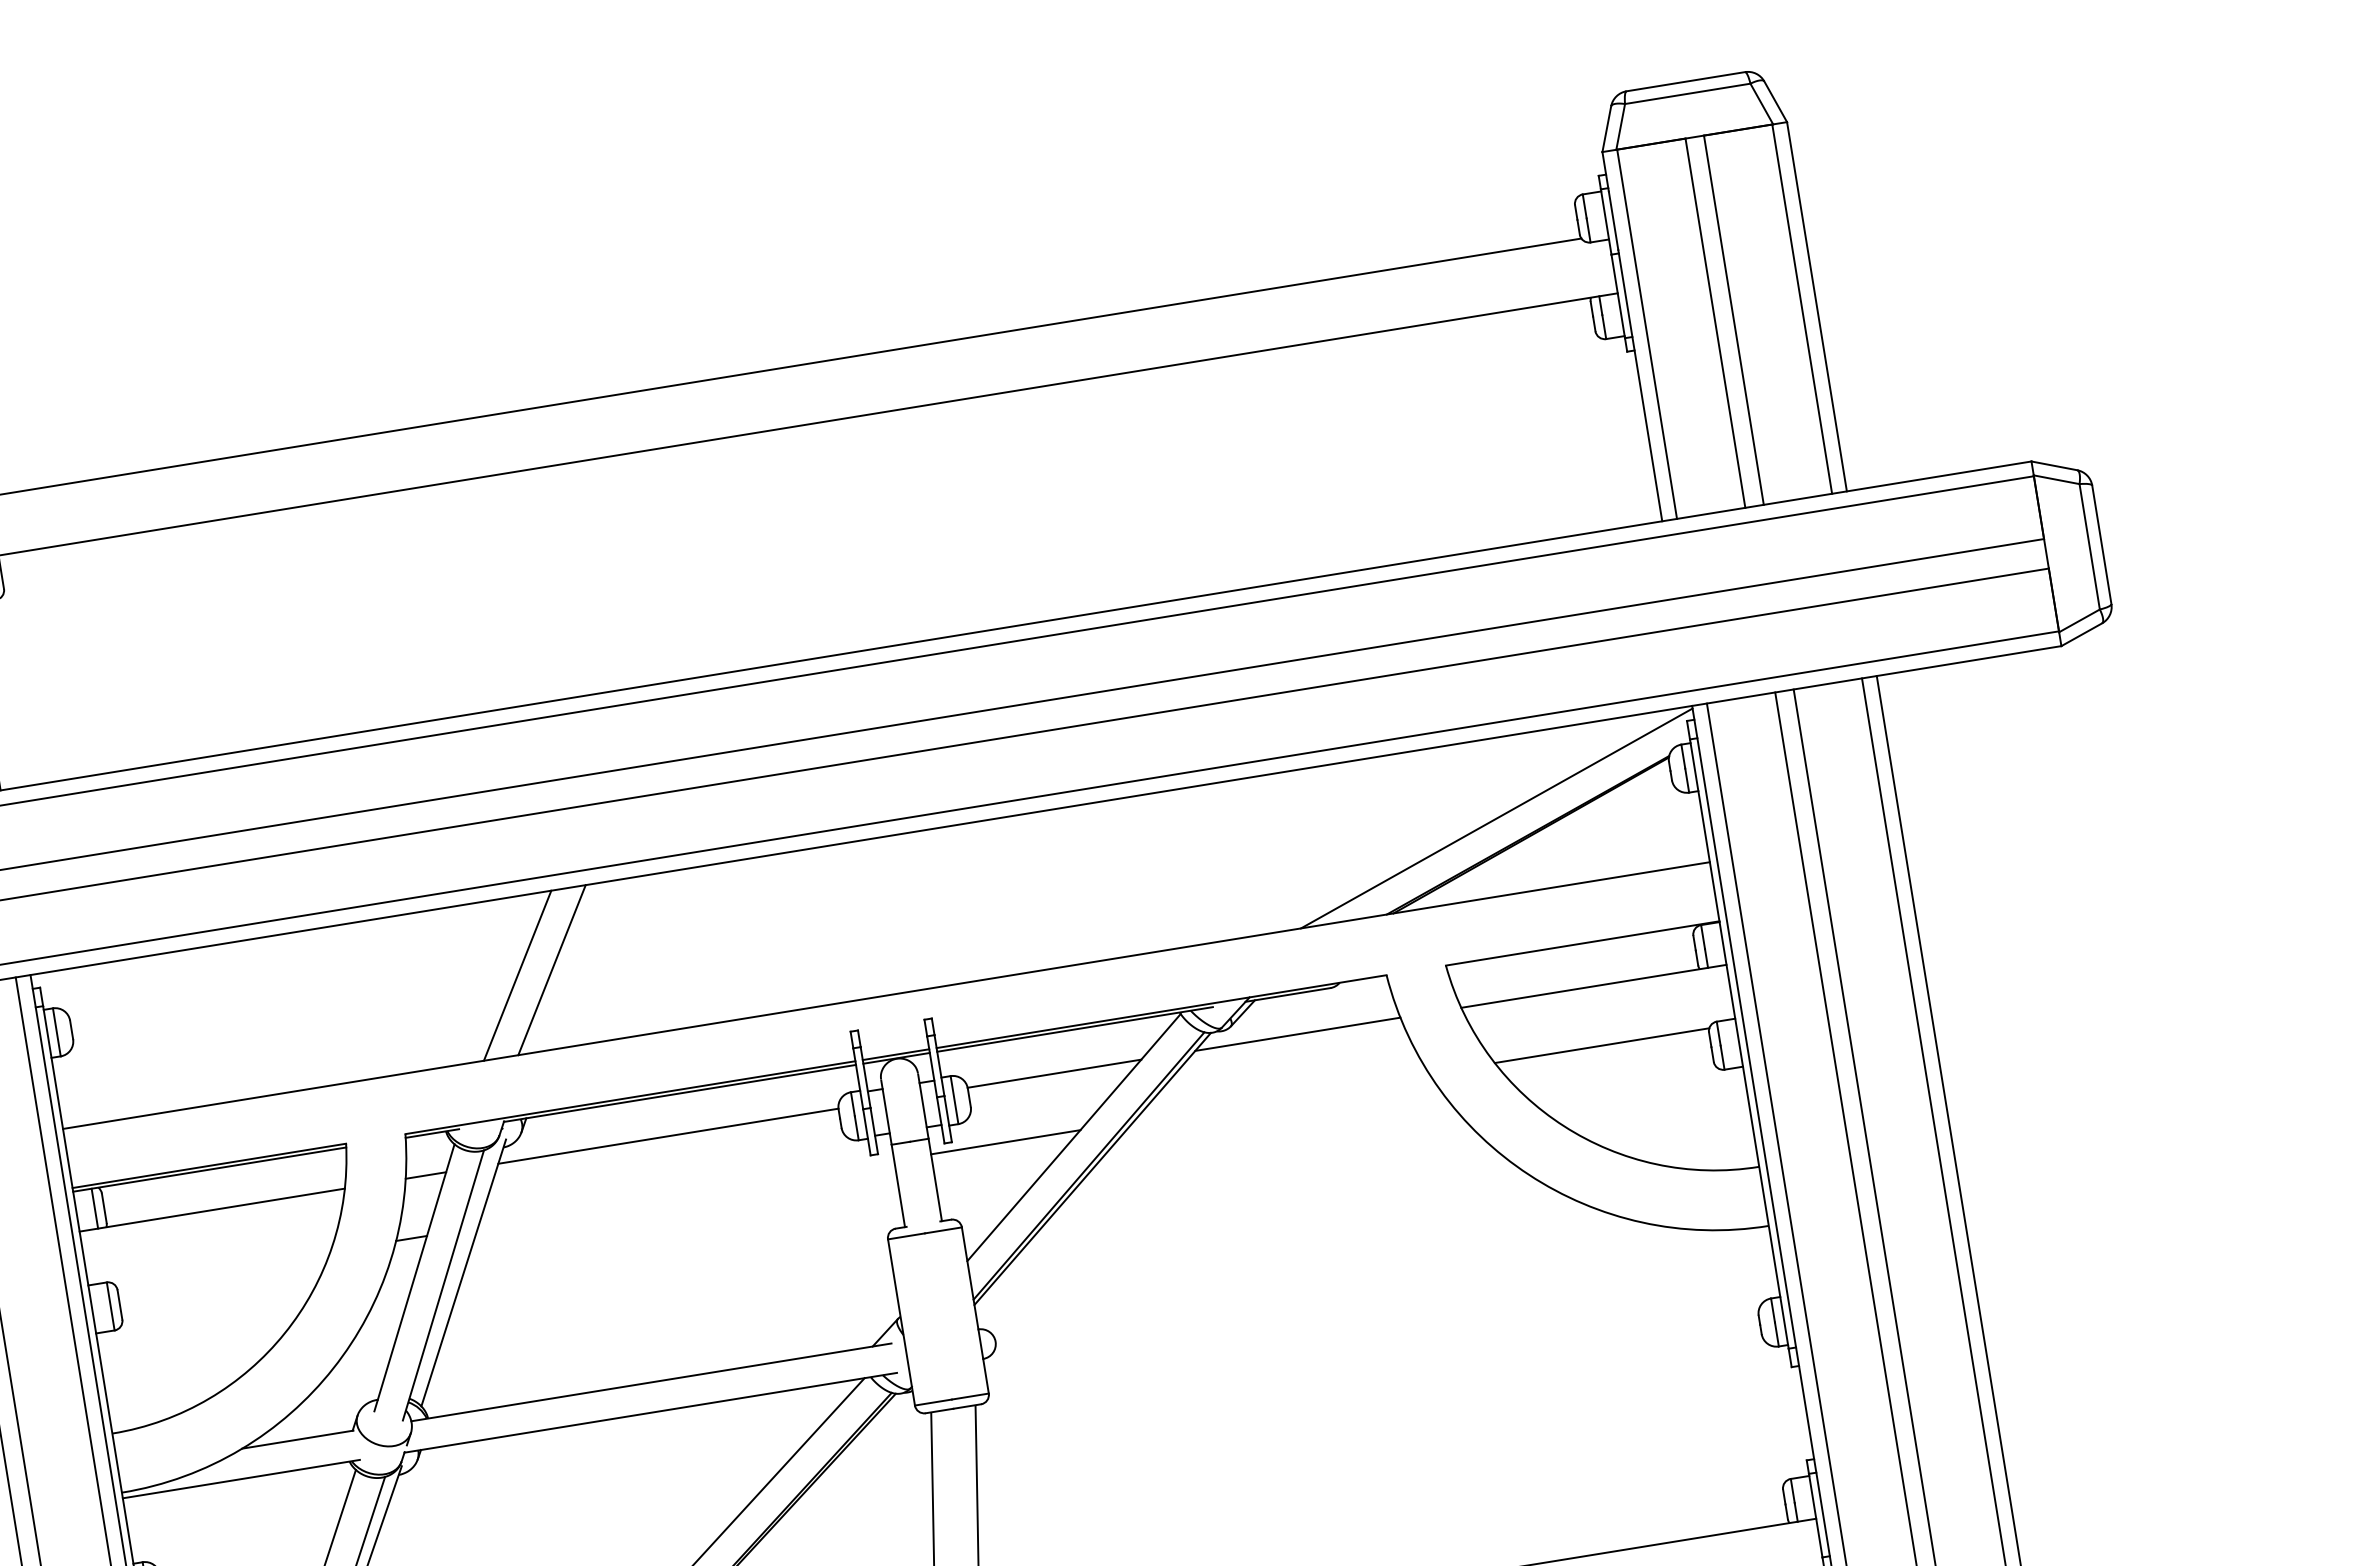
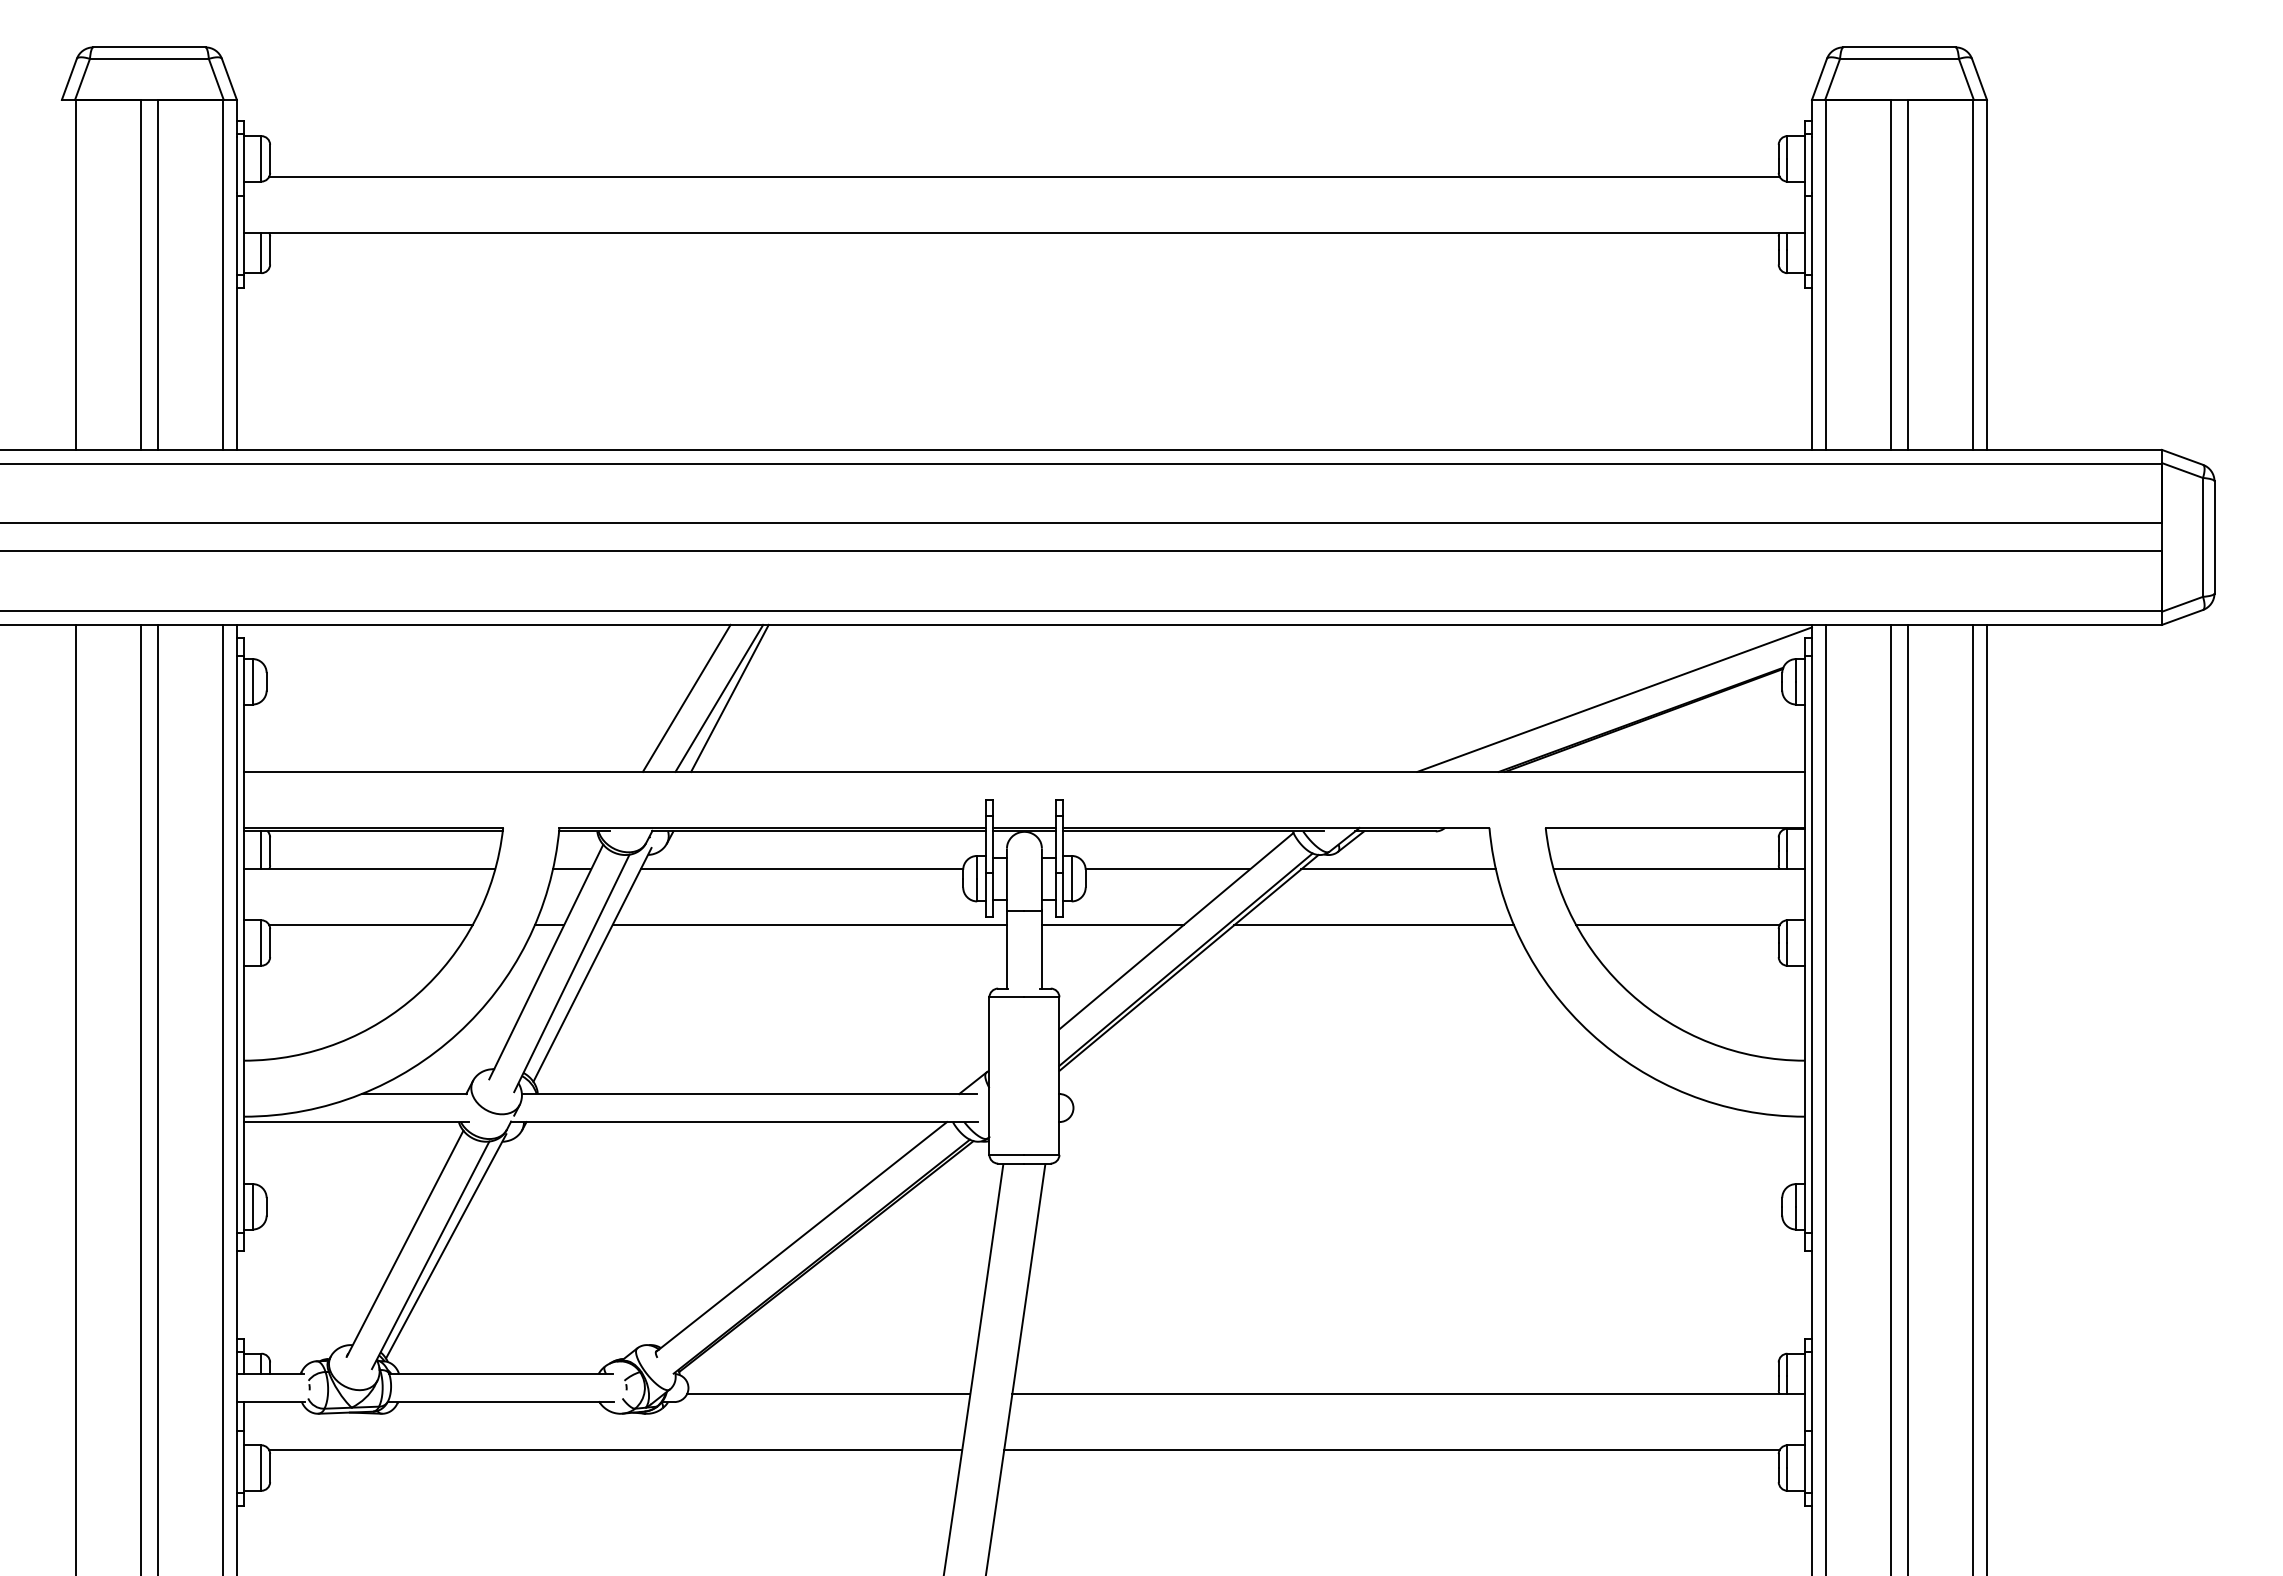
line: (562, 967) -> (729, 697), added
line: (1281, 1097) -> (1374, 925), added
line: (685, 1194) -> (809, 925), added
line: (222, 1269) -> (370, 925), added

